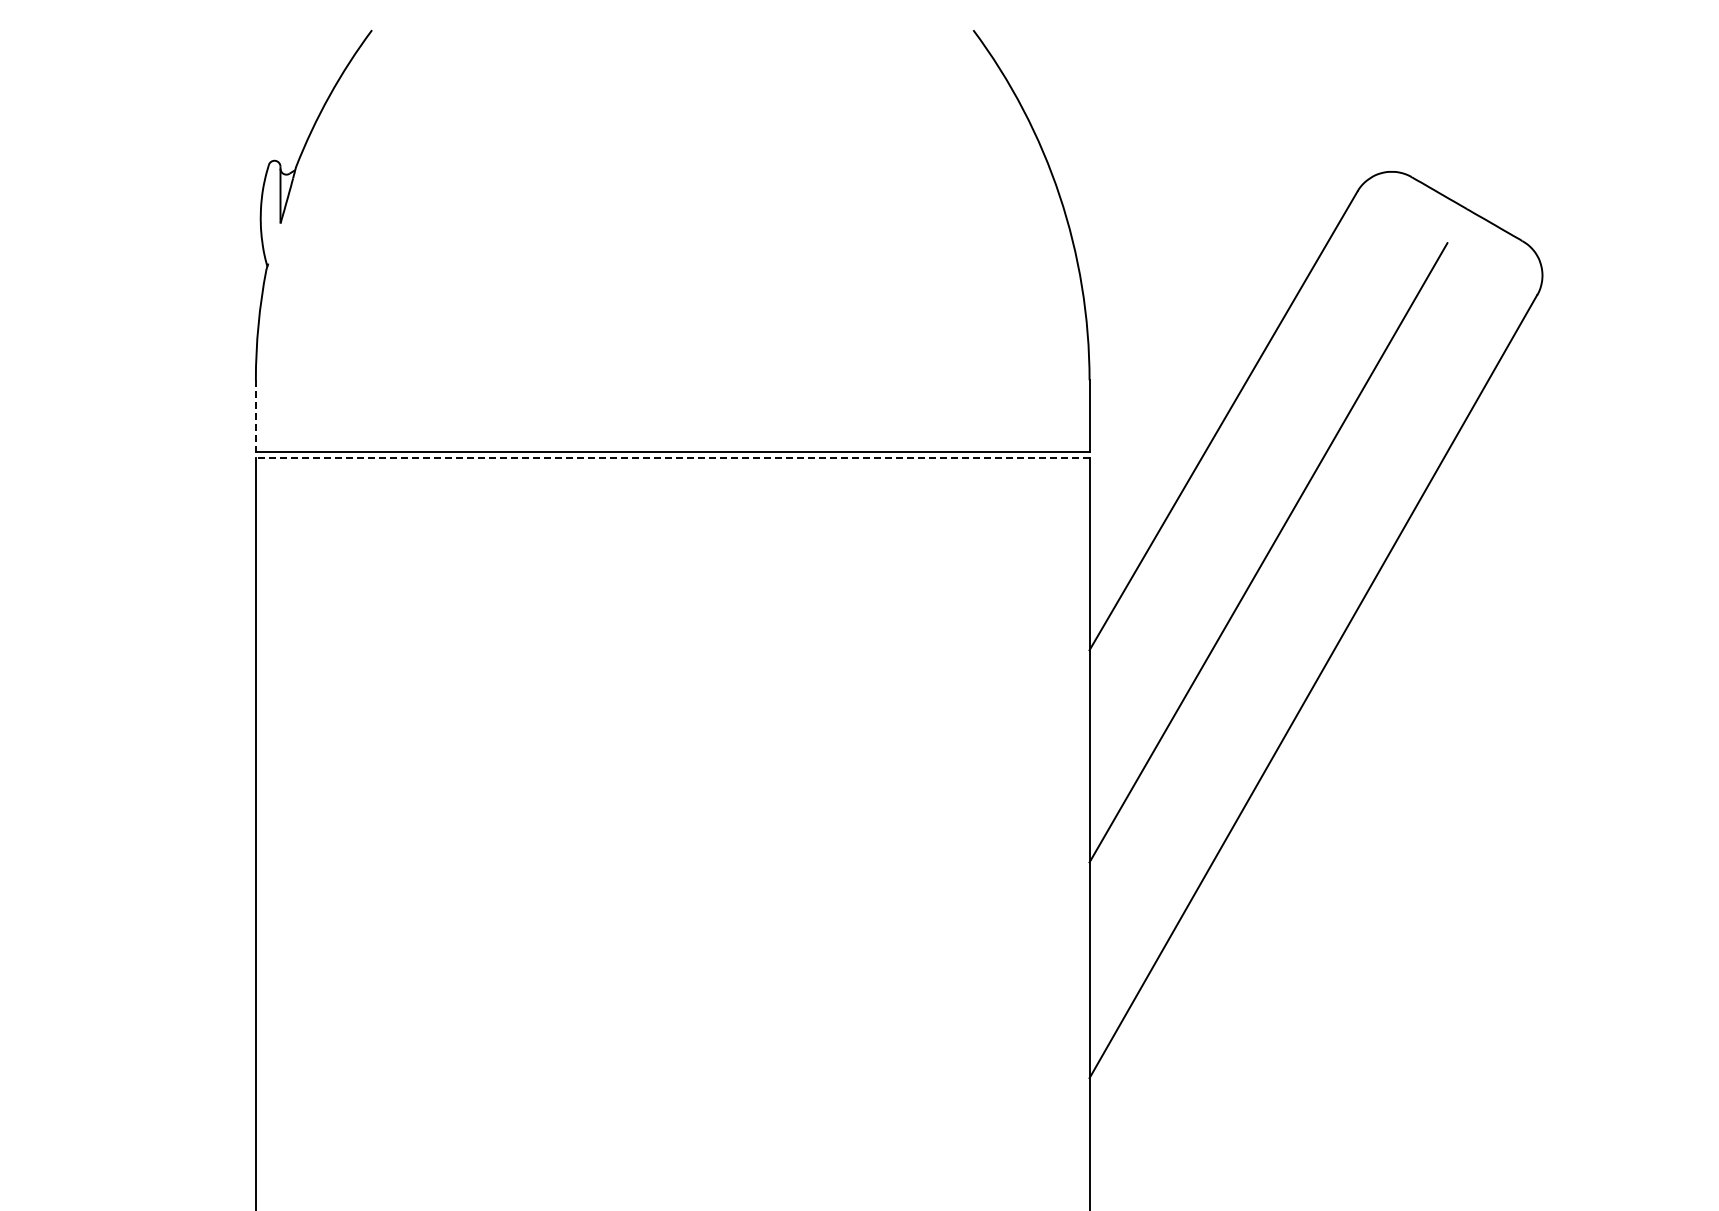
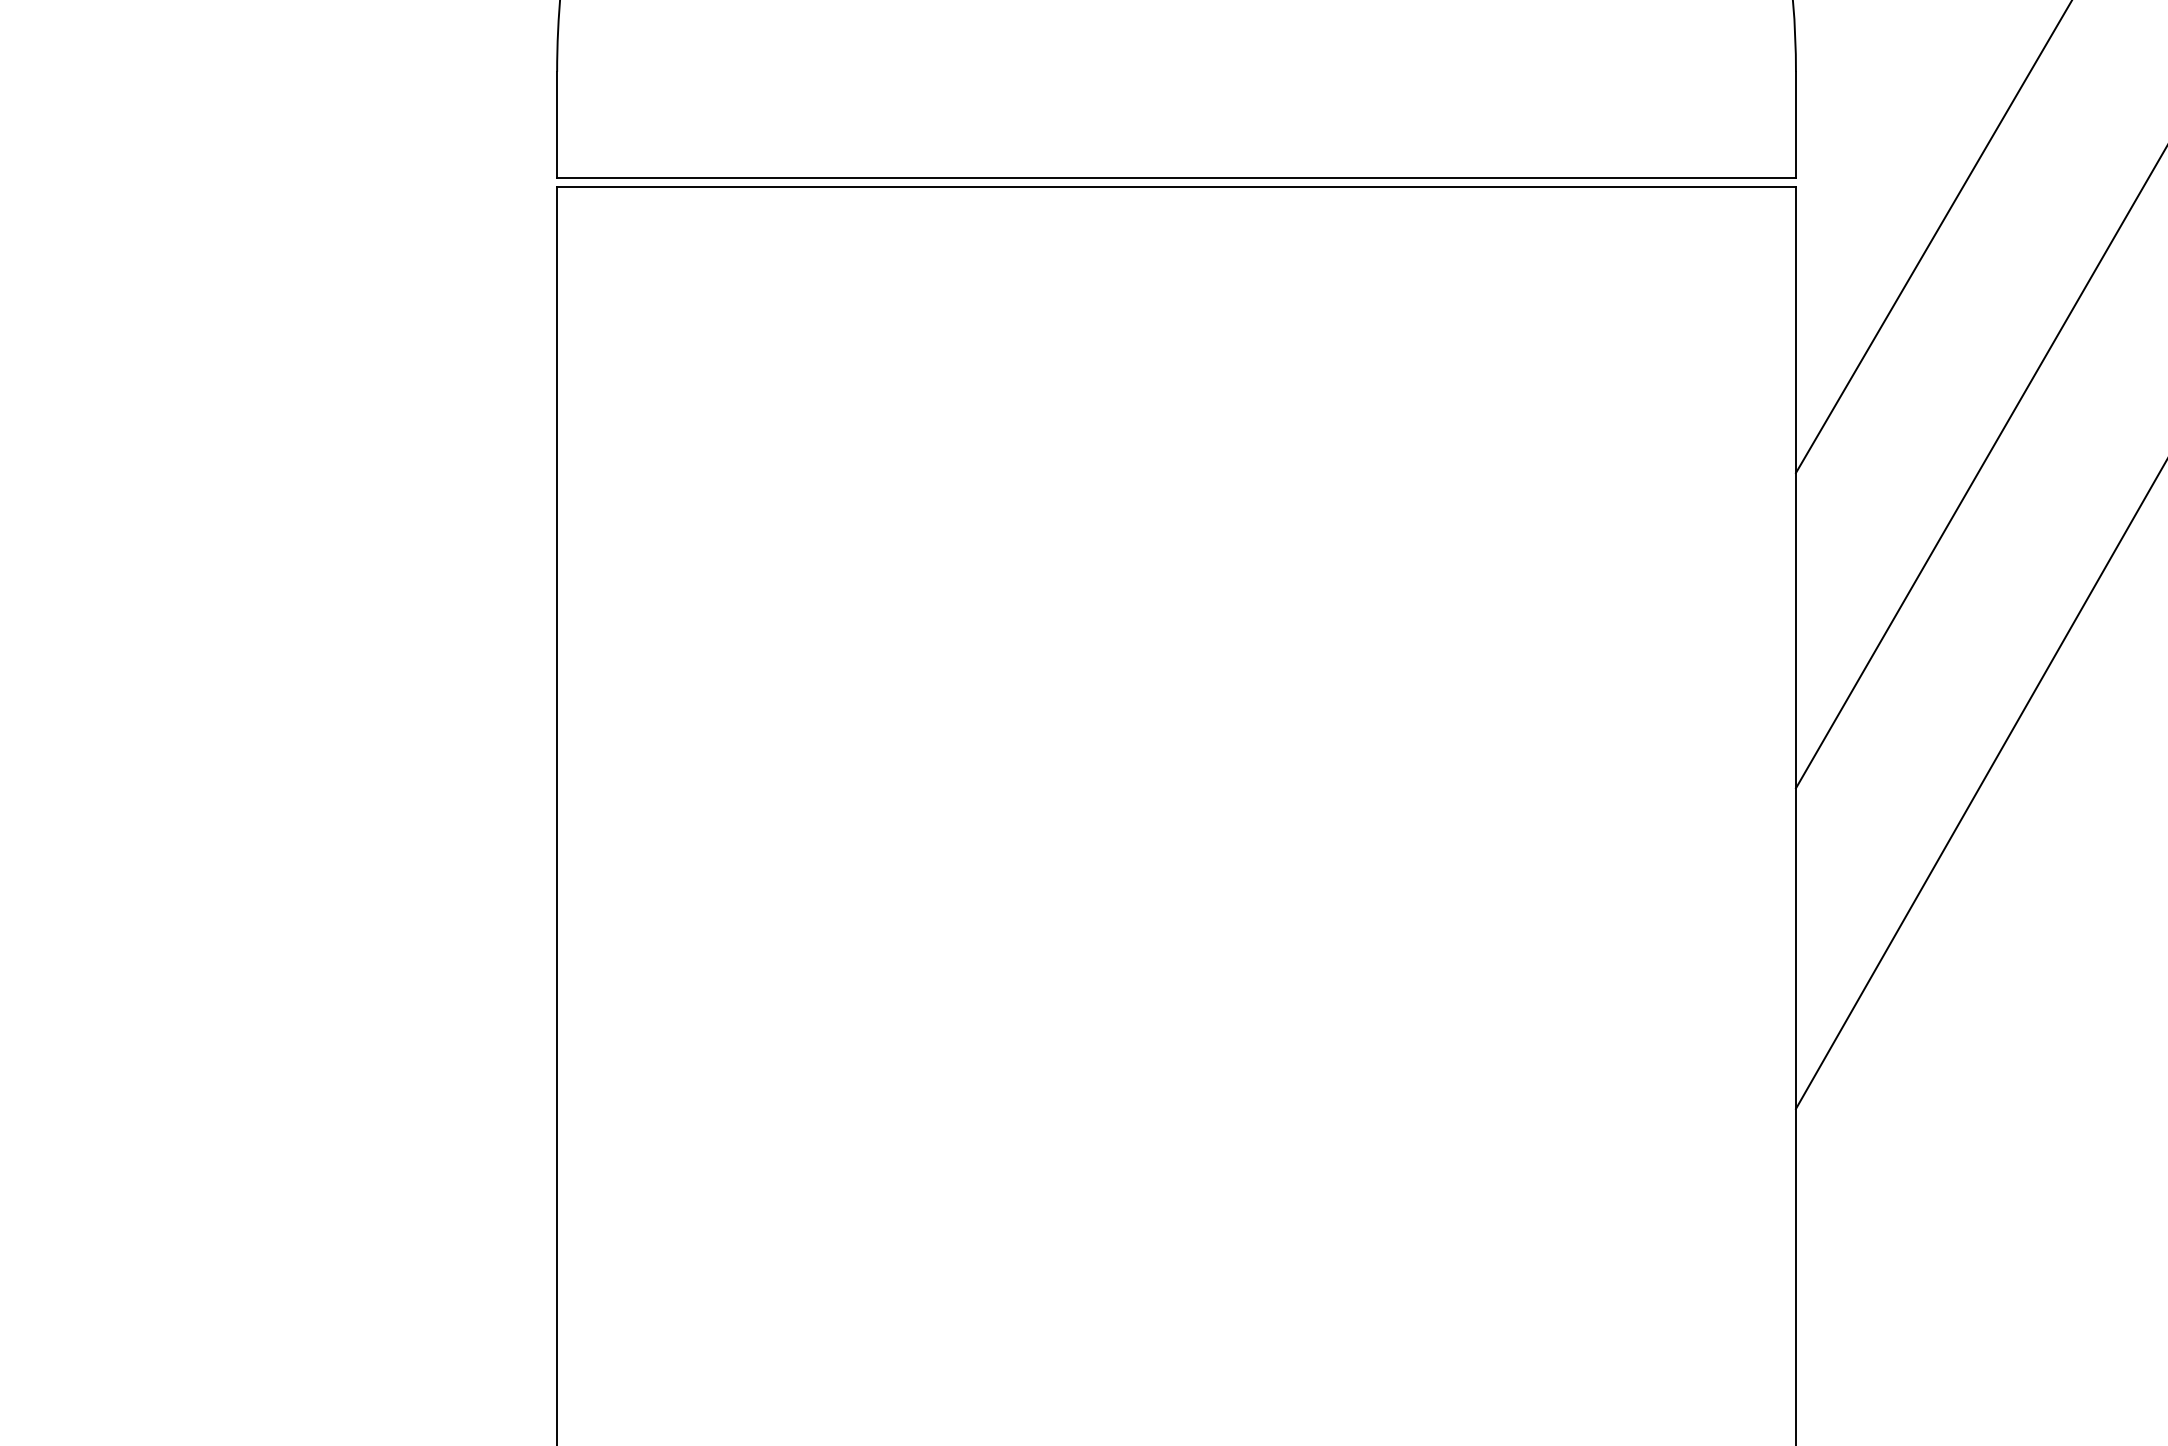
line: (255, 416) -> (556, 125), dashed -> solid
line: (672, 457) -> (1176, 186), dashed -> solid

